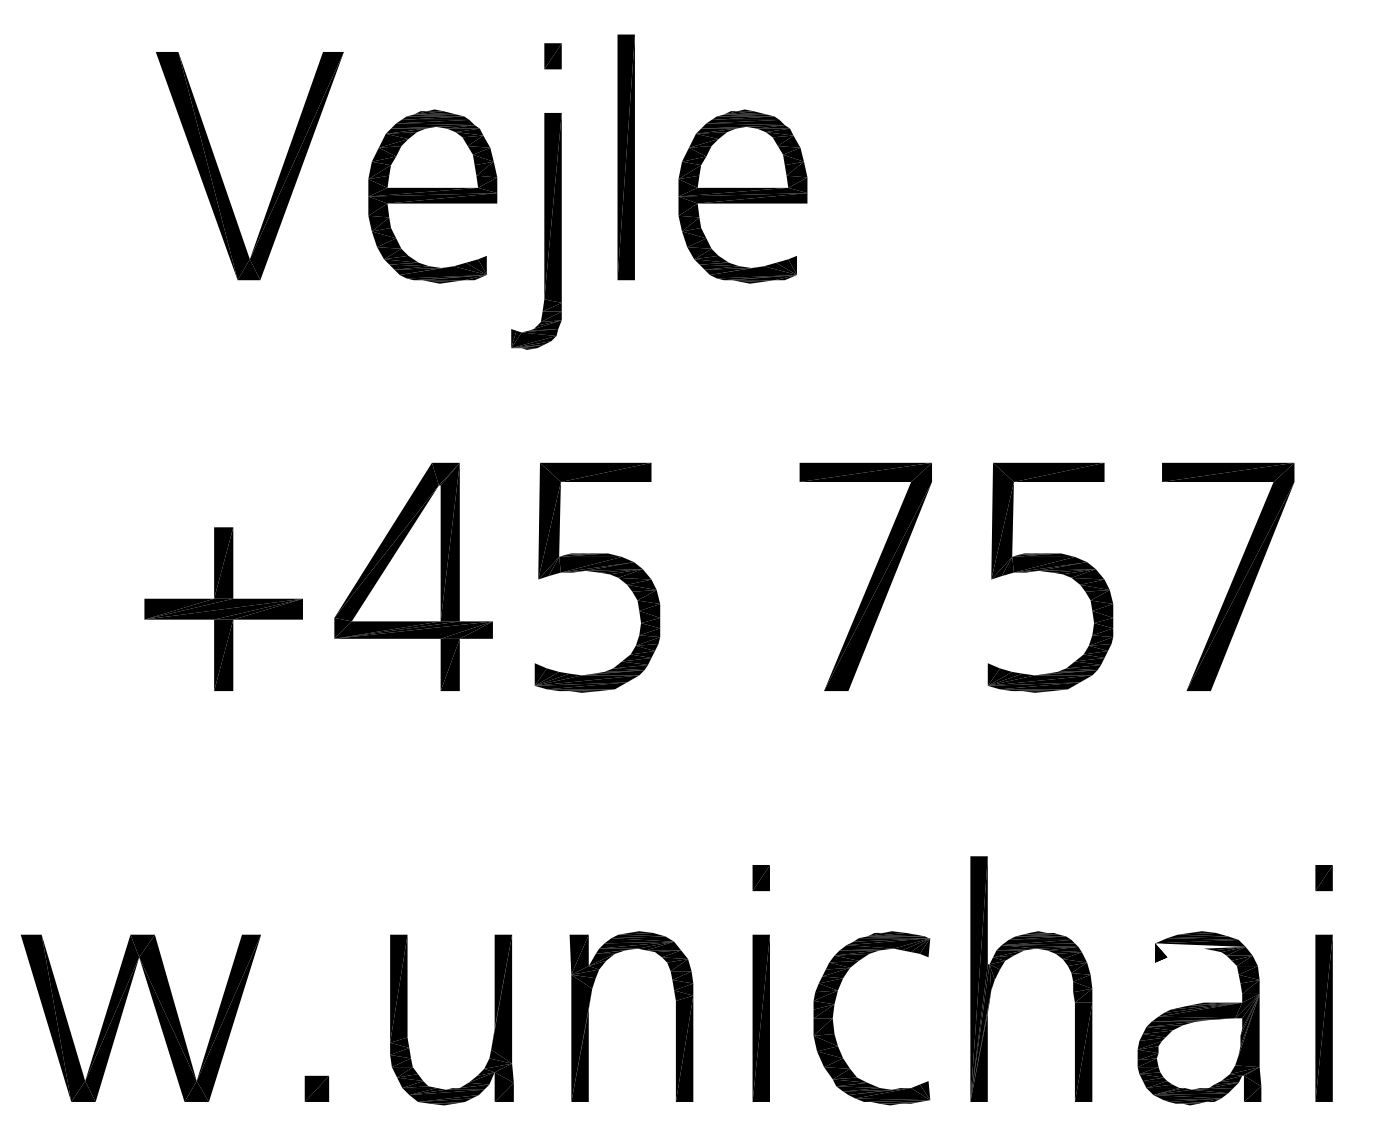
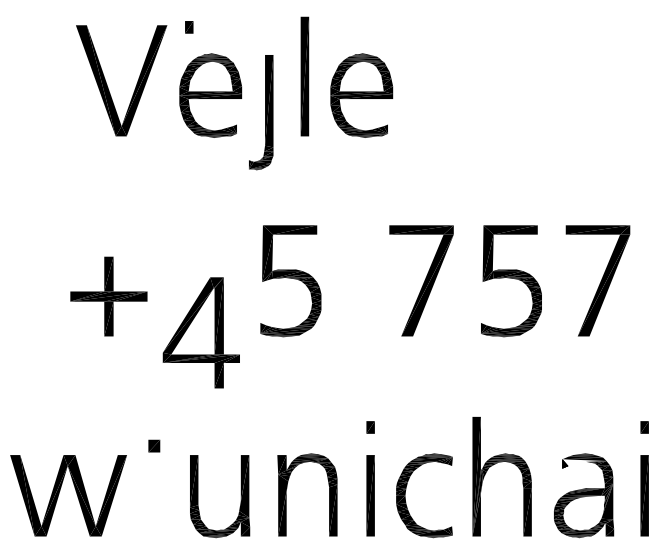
part: (553, 56) -> (189, 27), moved
part: (411, 576) -> (200, 332), moved
part: (317, 1087) -> (154, 445), moved

